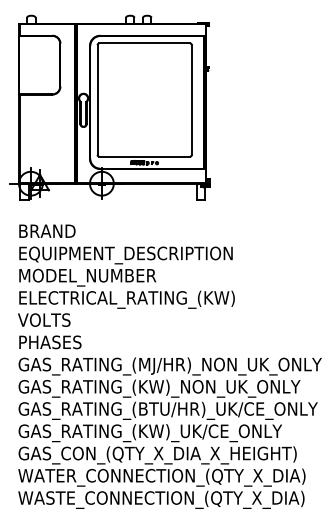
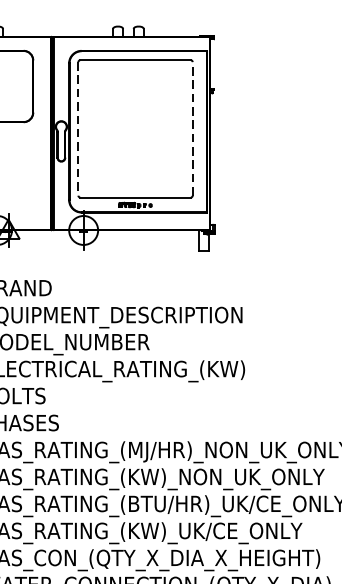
line: (191, 99) -> (192, 128), solid -> dashed
line: (97, 100) -> (78, 129), solid -> dashed

